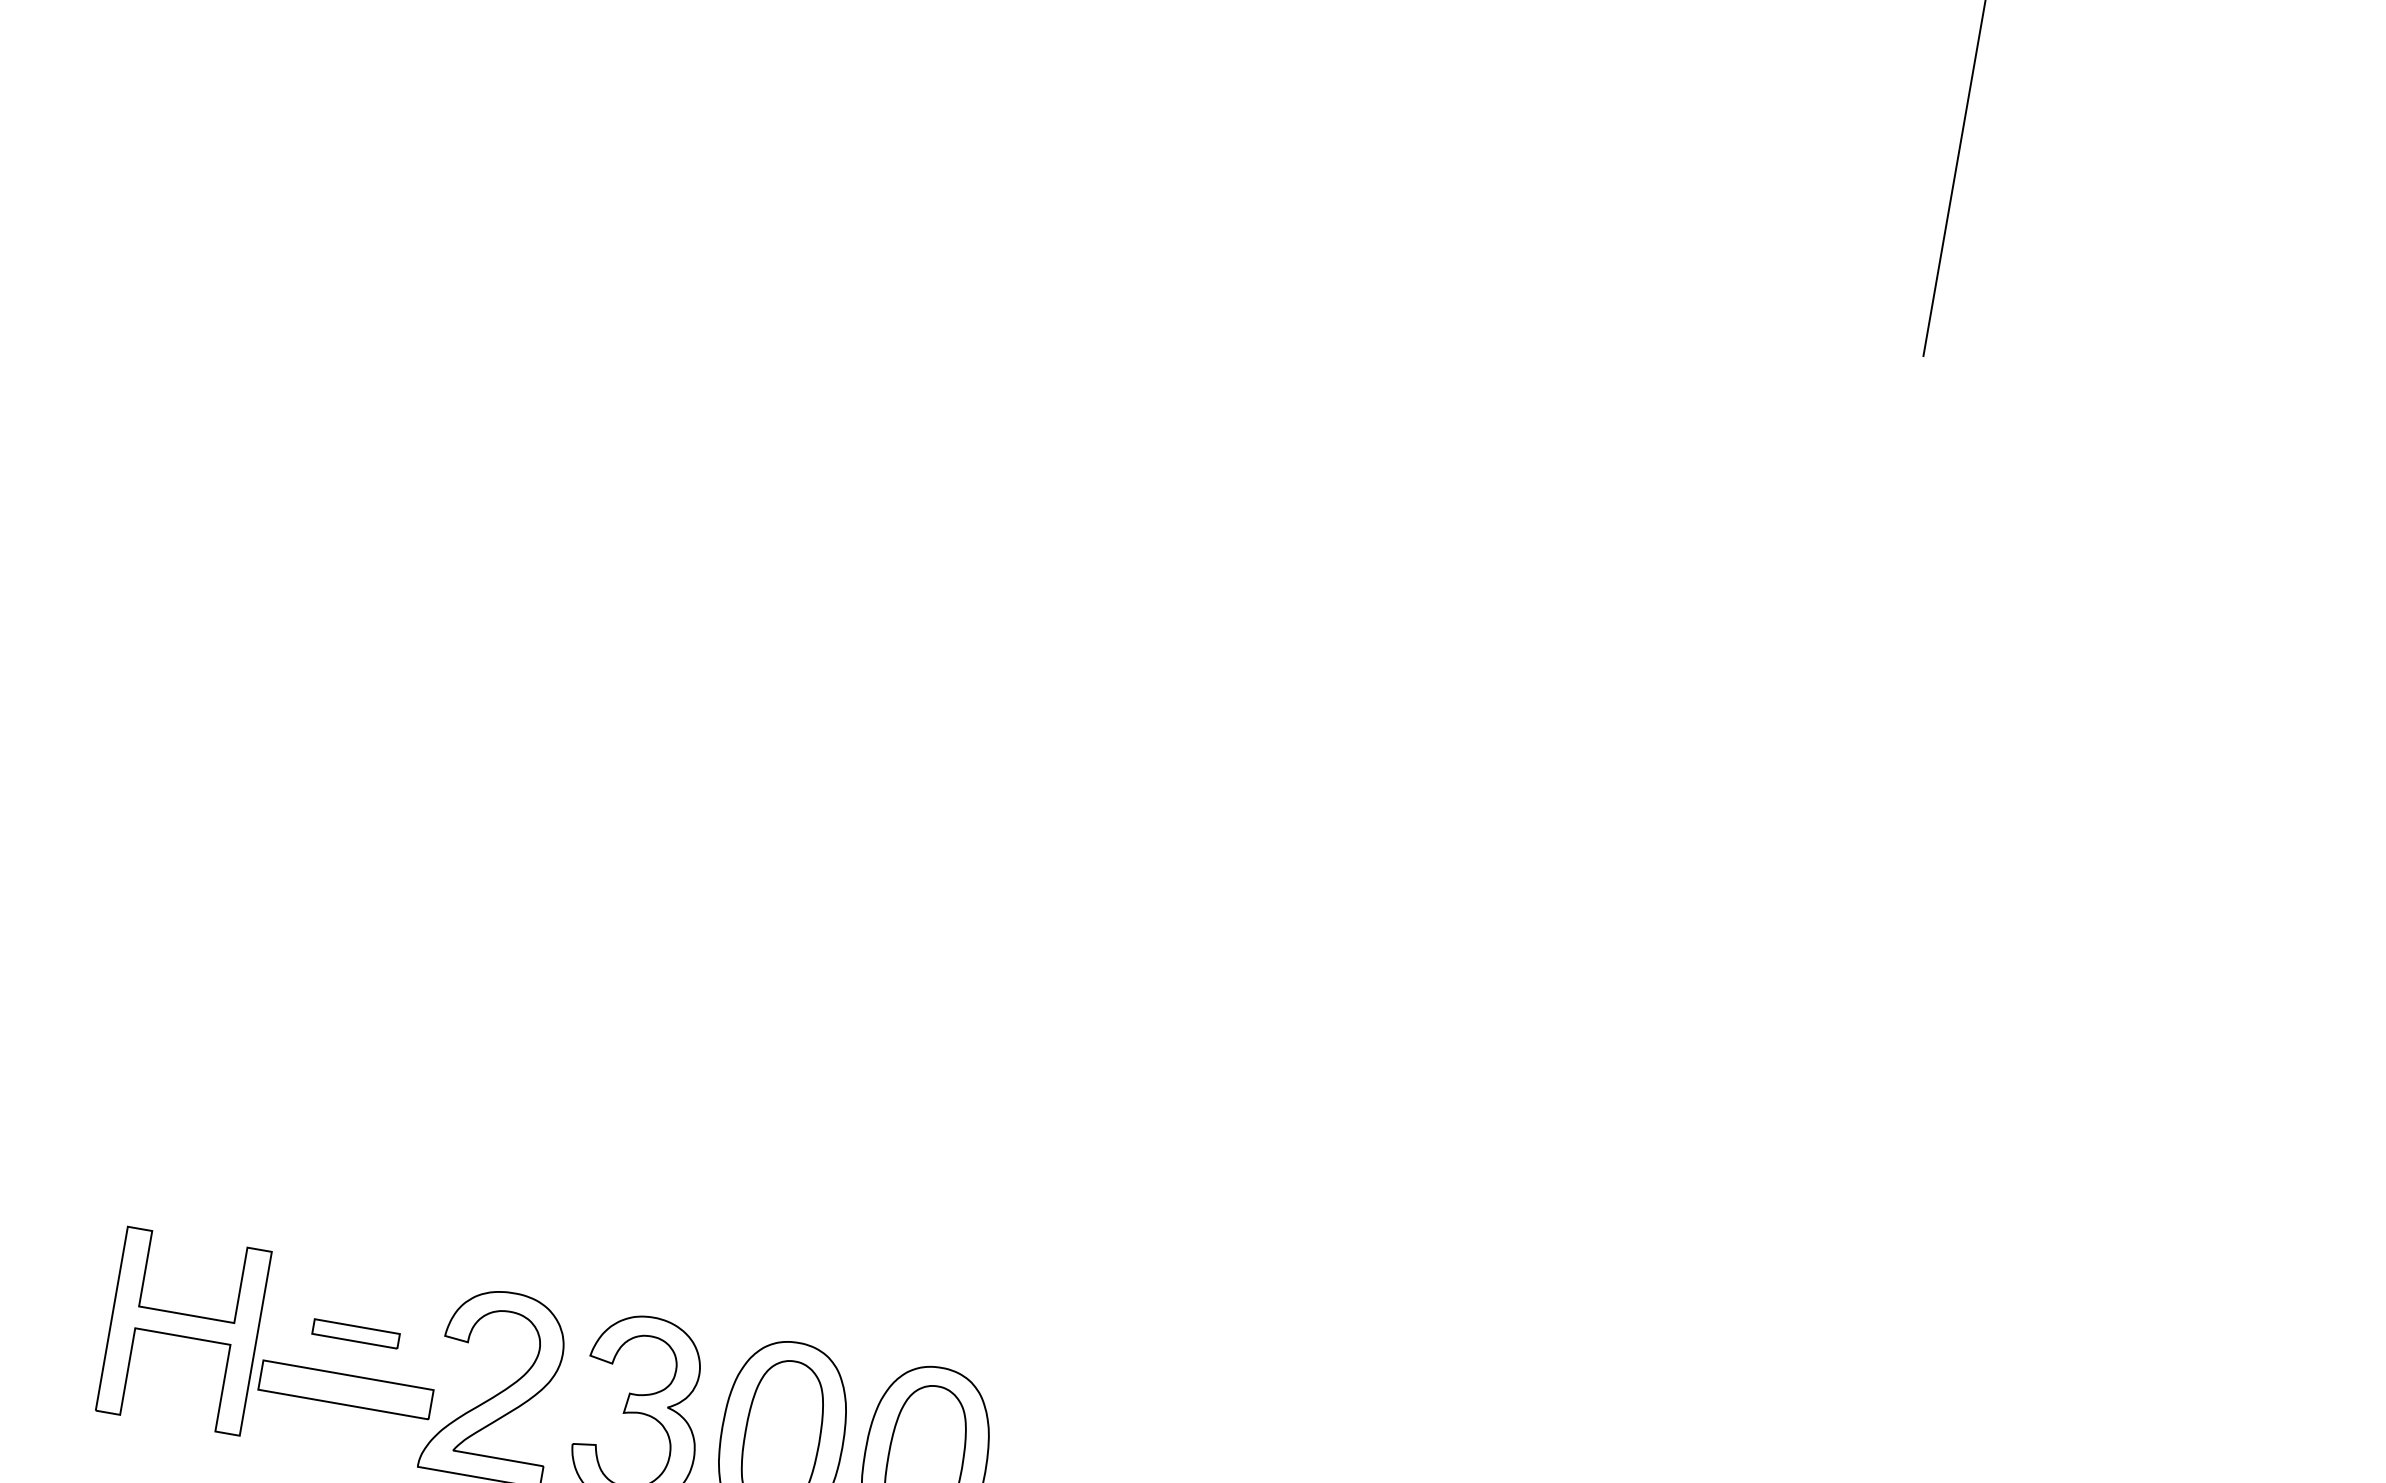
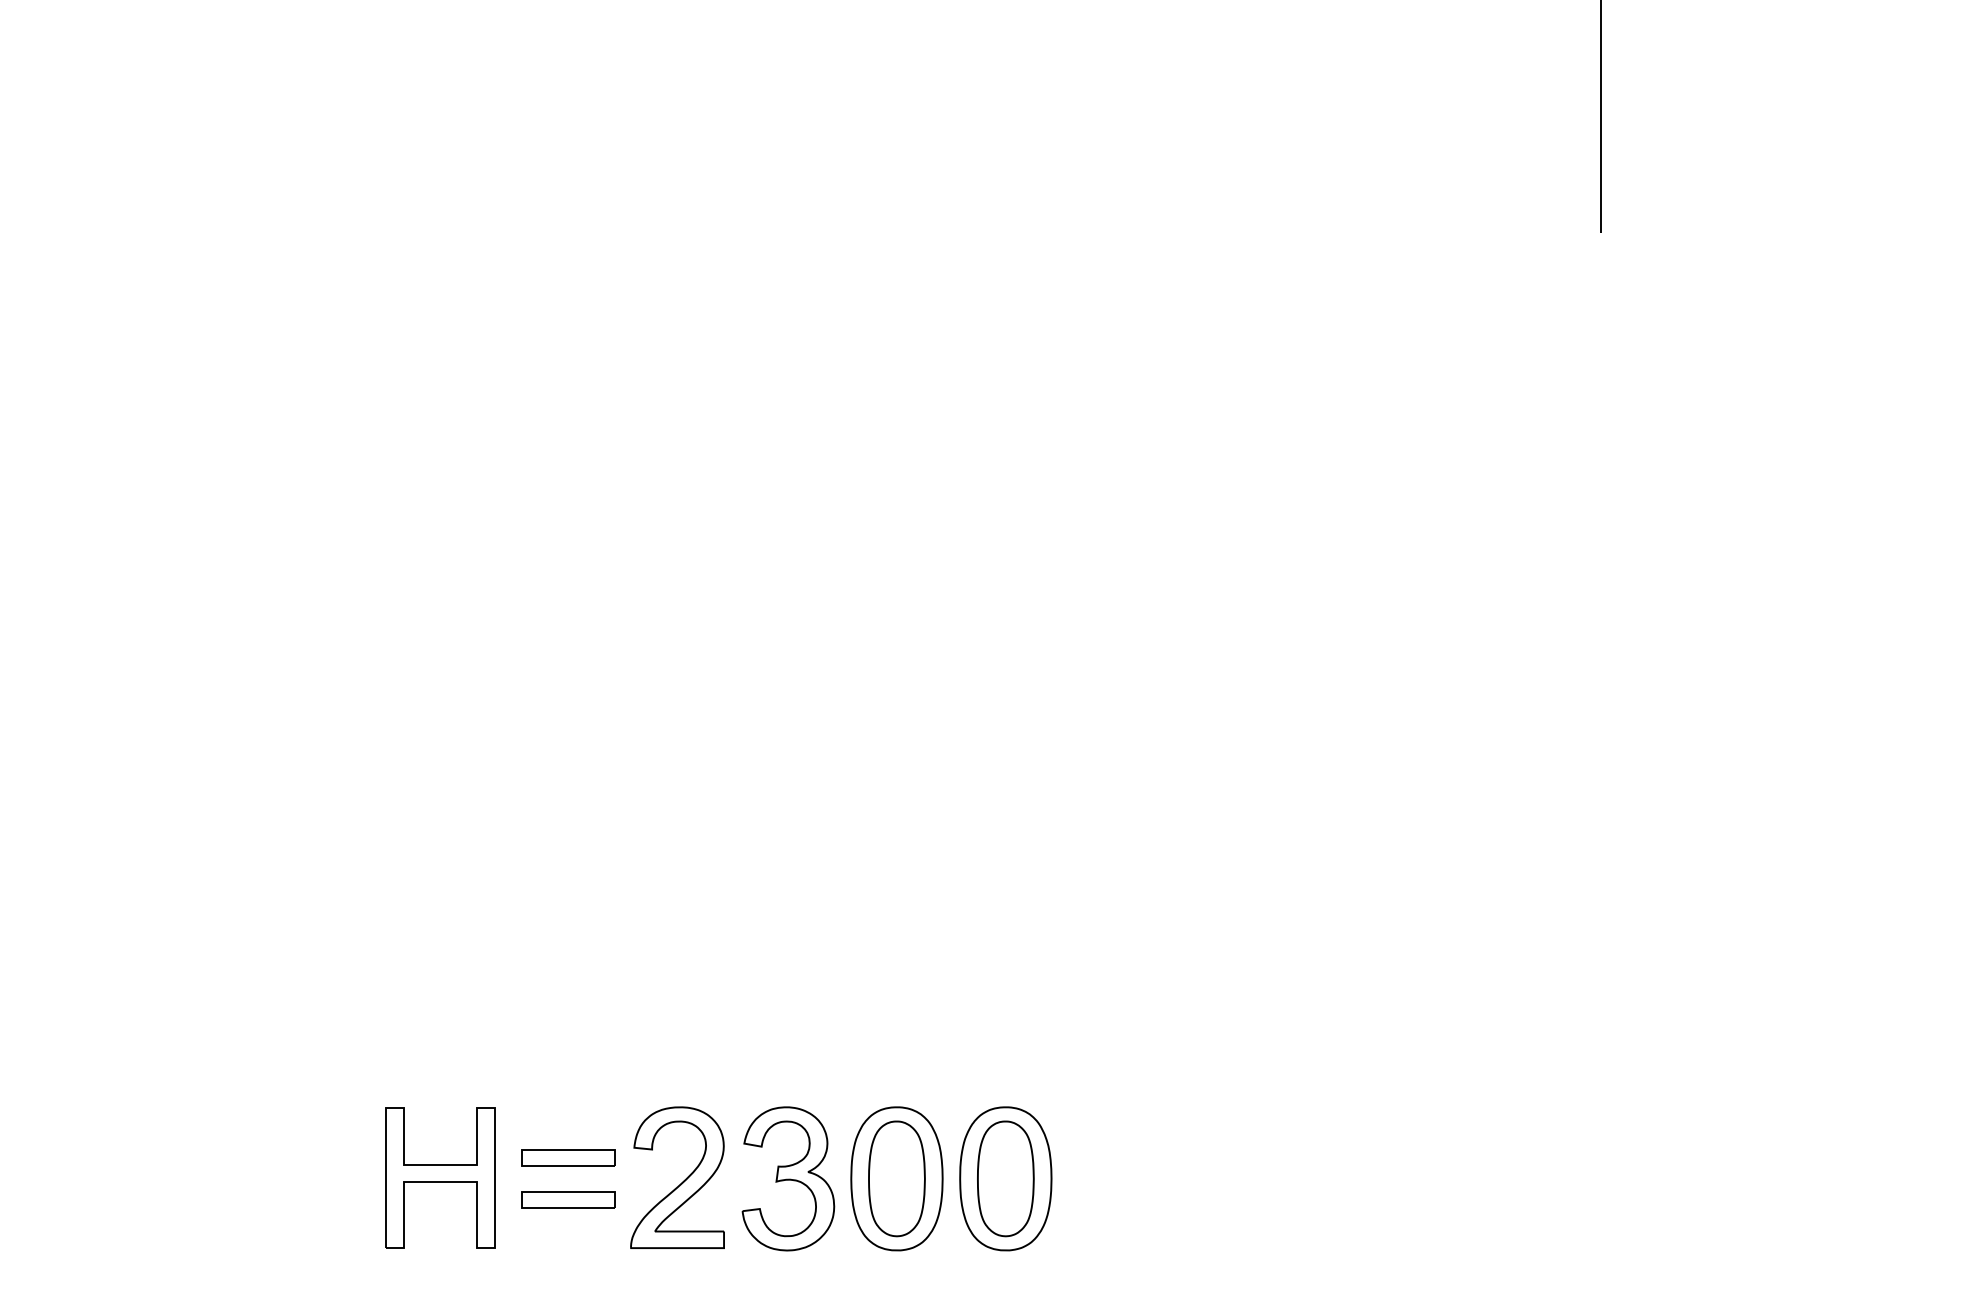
part: (356, 1333) -> (568, 1157), size x1.43
part: (346, 1388) -> (568, 1199), size x0.71

